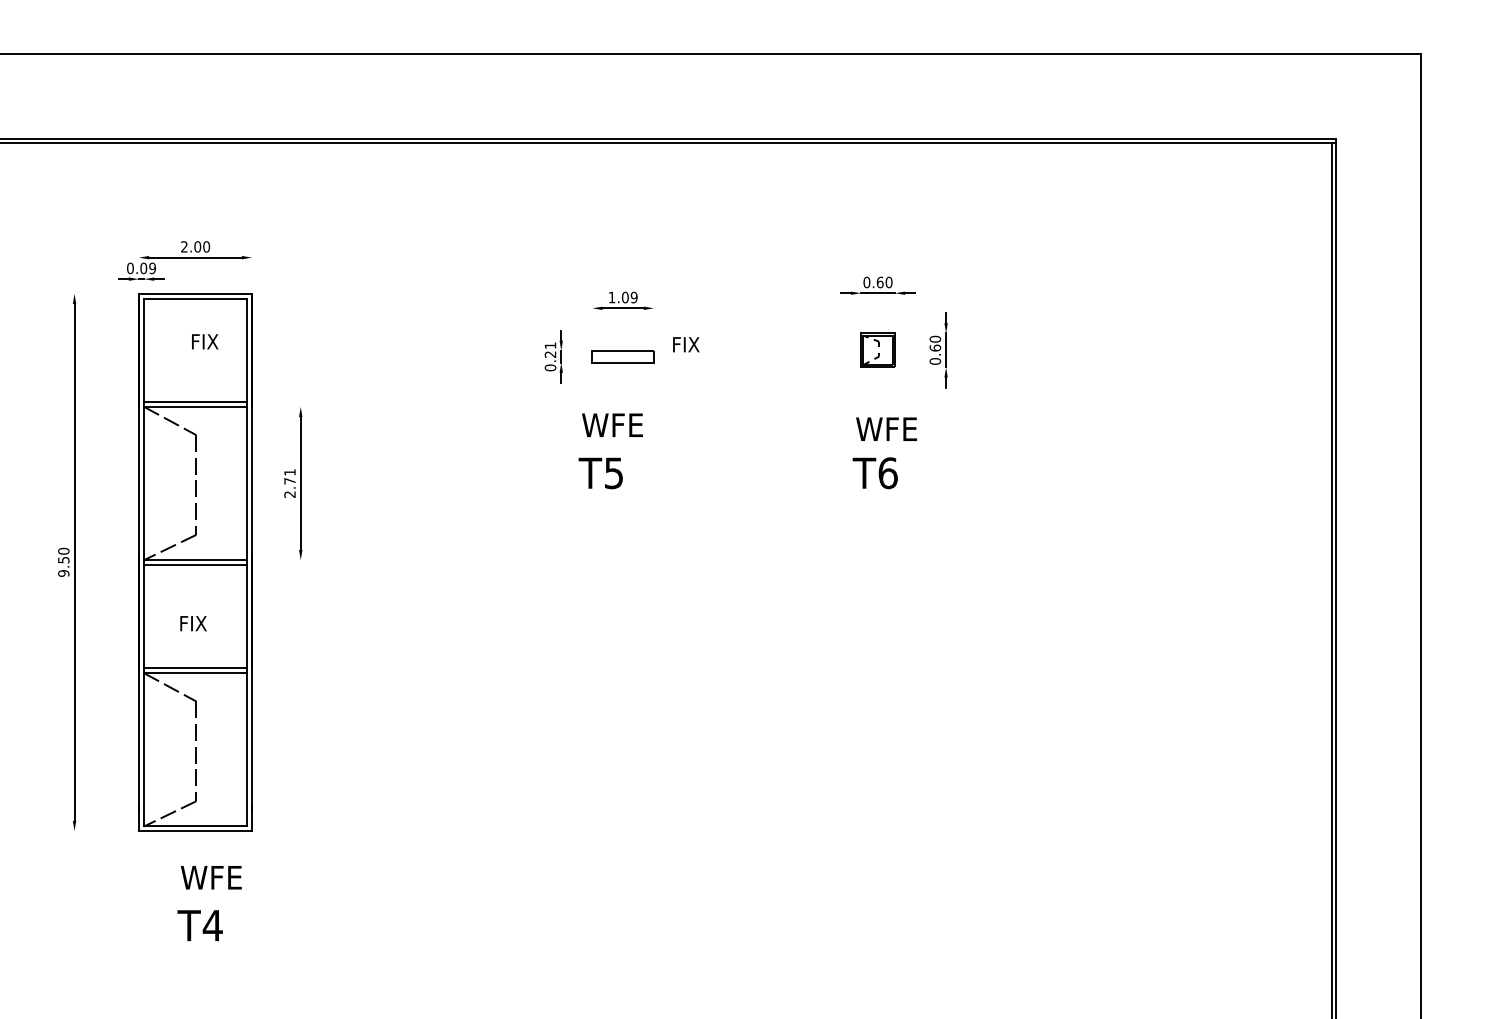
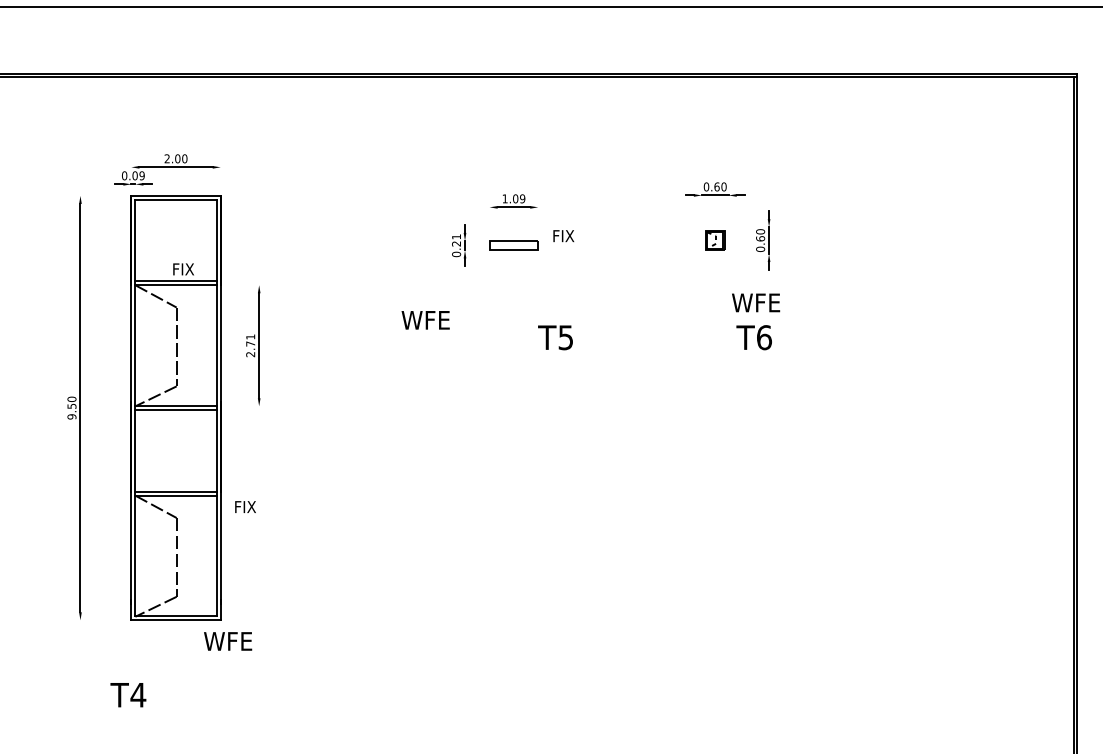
text: (205, 341) -> (183, 269), moved
part: (877, 349) -> (714, 239), size x0.7
text: (612, 424) -> (425, 319), moved
text: (886, 428) -> (755, 302), moved
text: (600, 473) -> (555, 337), moved
text: (874, 473) -> (753, 337), moved
text: (193, 623) -> (245, 506), moved
text: (210, 877) -> (227, 641), moved
text: (199, 925) -> (127, 694), moved

